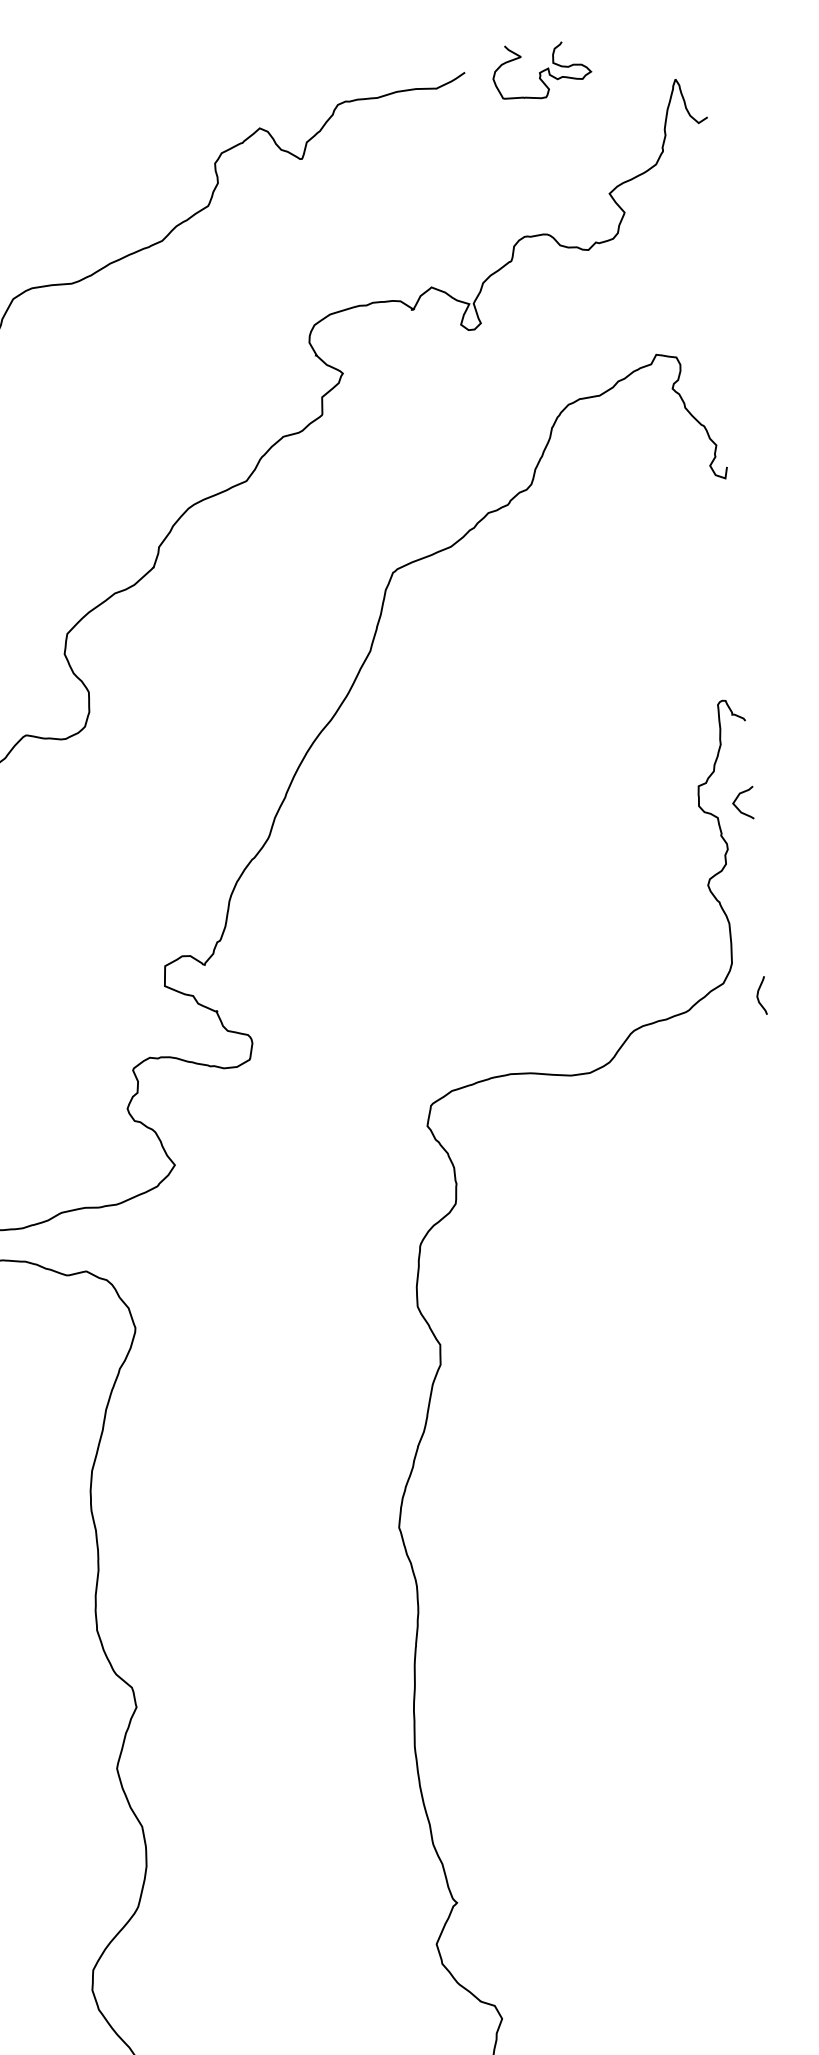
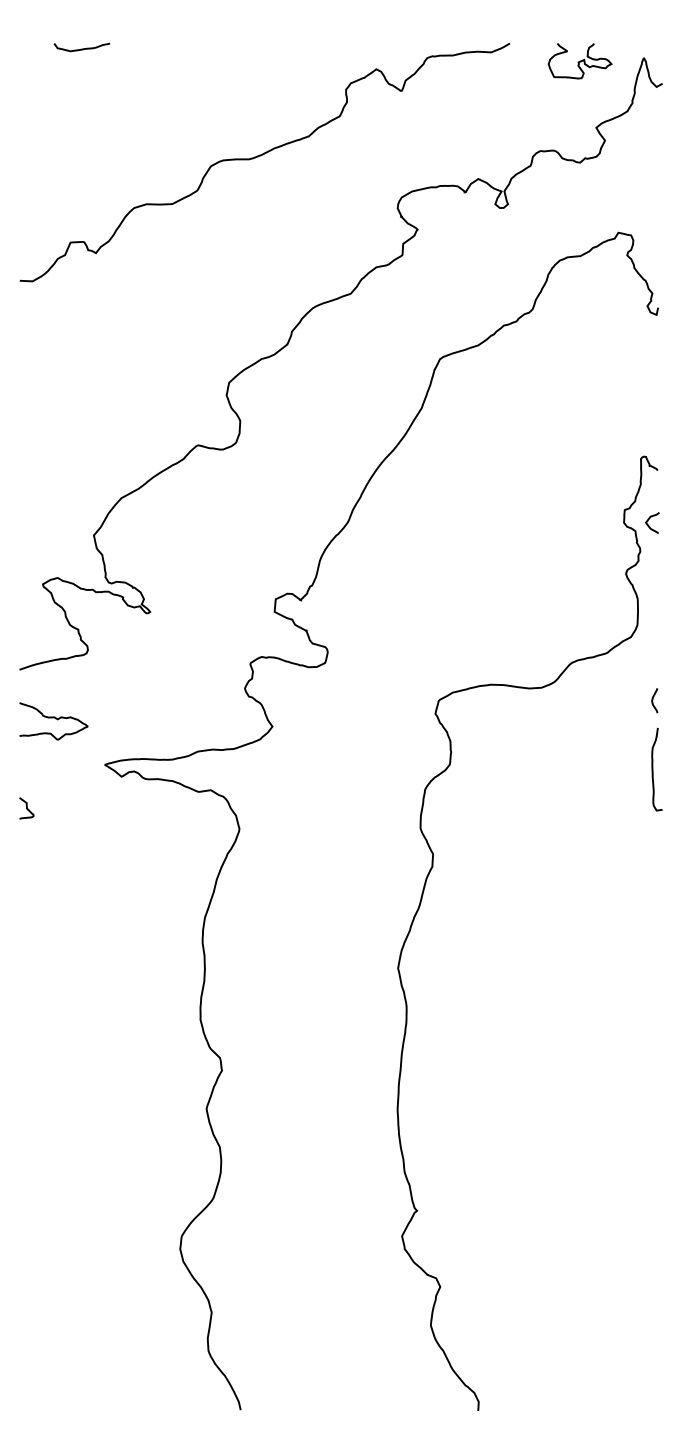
curve: (541, 71) -> (579, 61), moved
curve: (759, 995) -> (653, 700), moved
curve: (773, 1187) -> (653, 769), added

